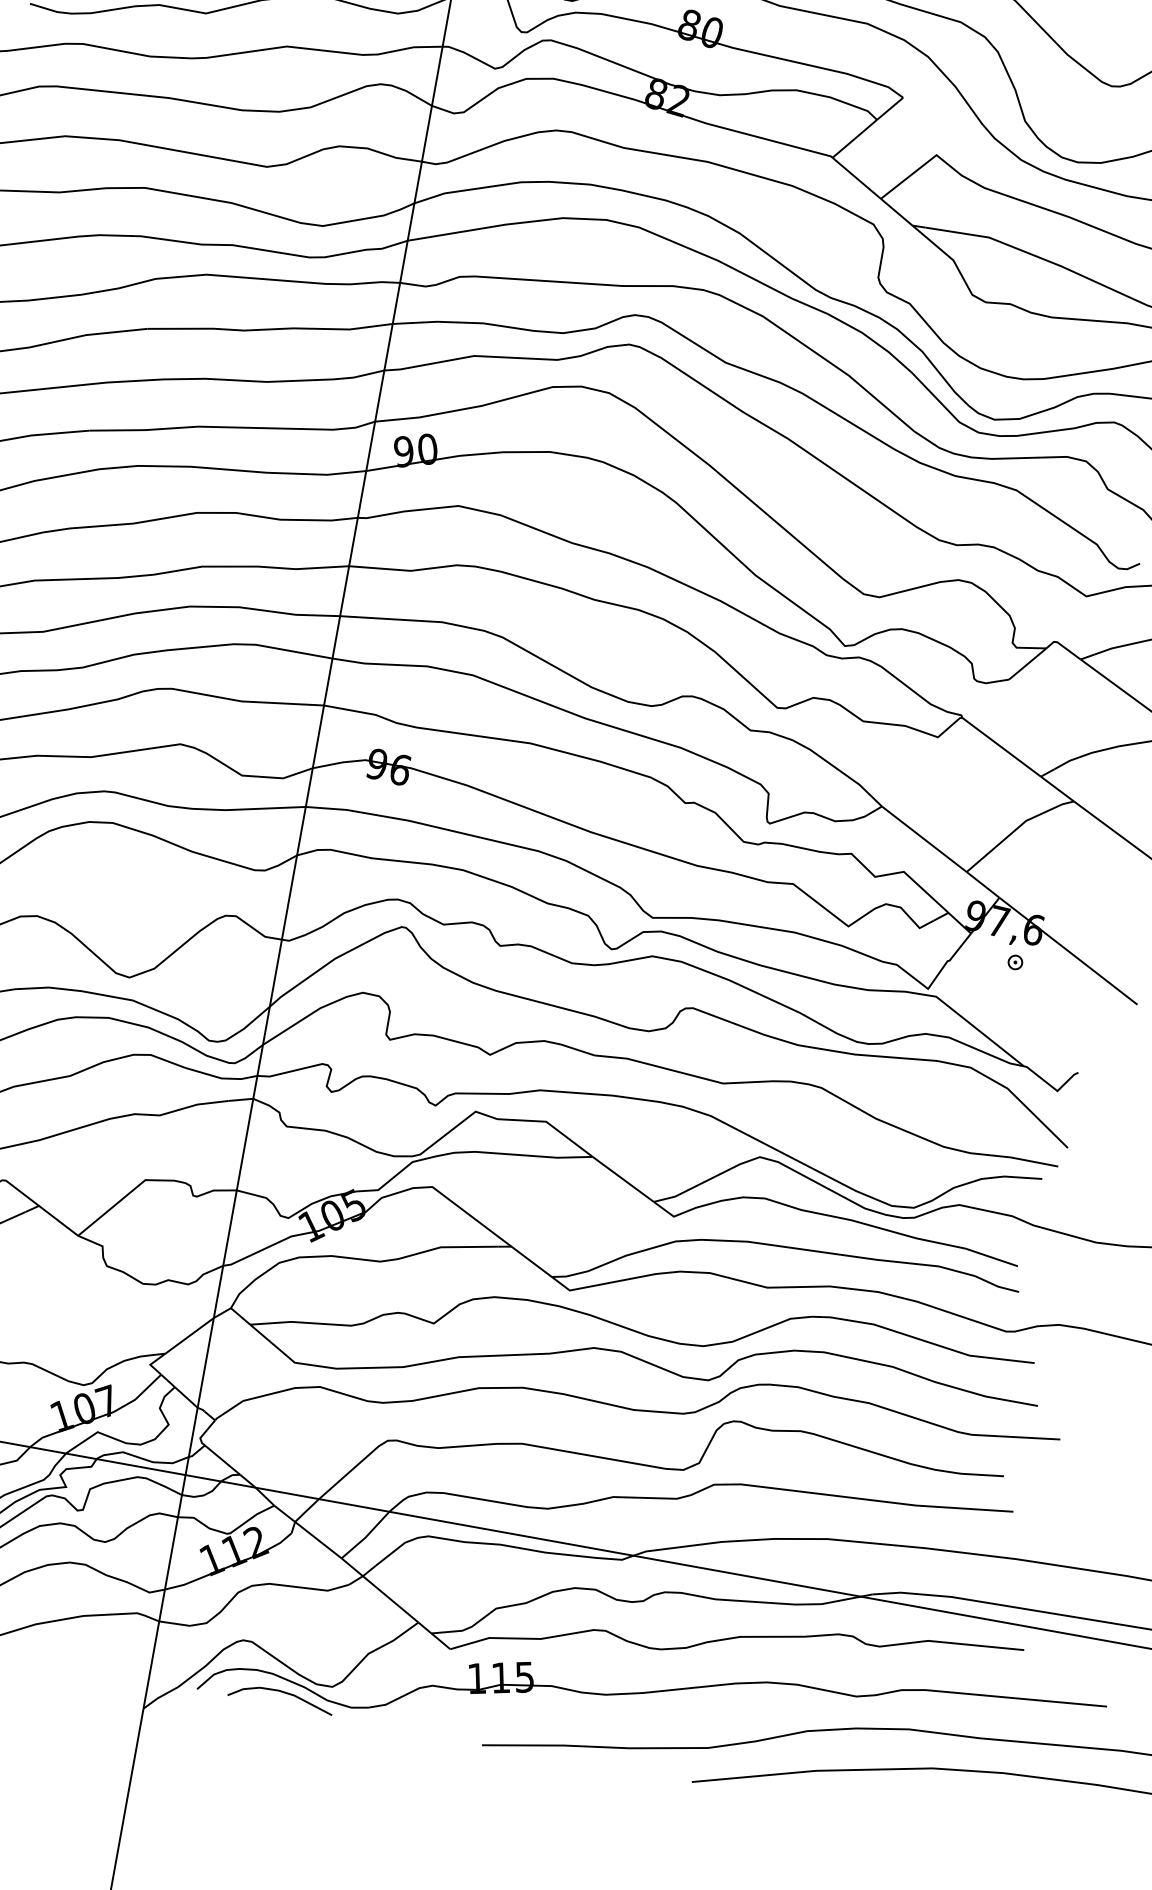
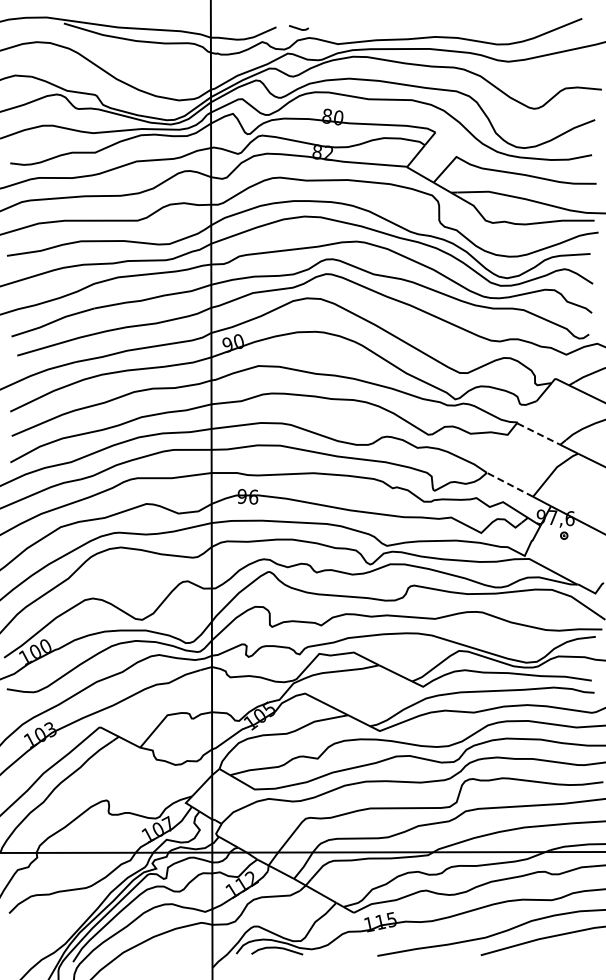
line: (1000, 747) -> (538, 434), solid -> dashed
line: (925, 838) -> (510, 484), solid -> dashed

